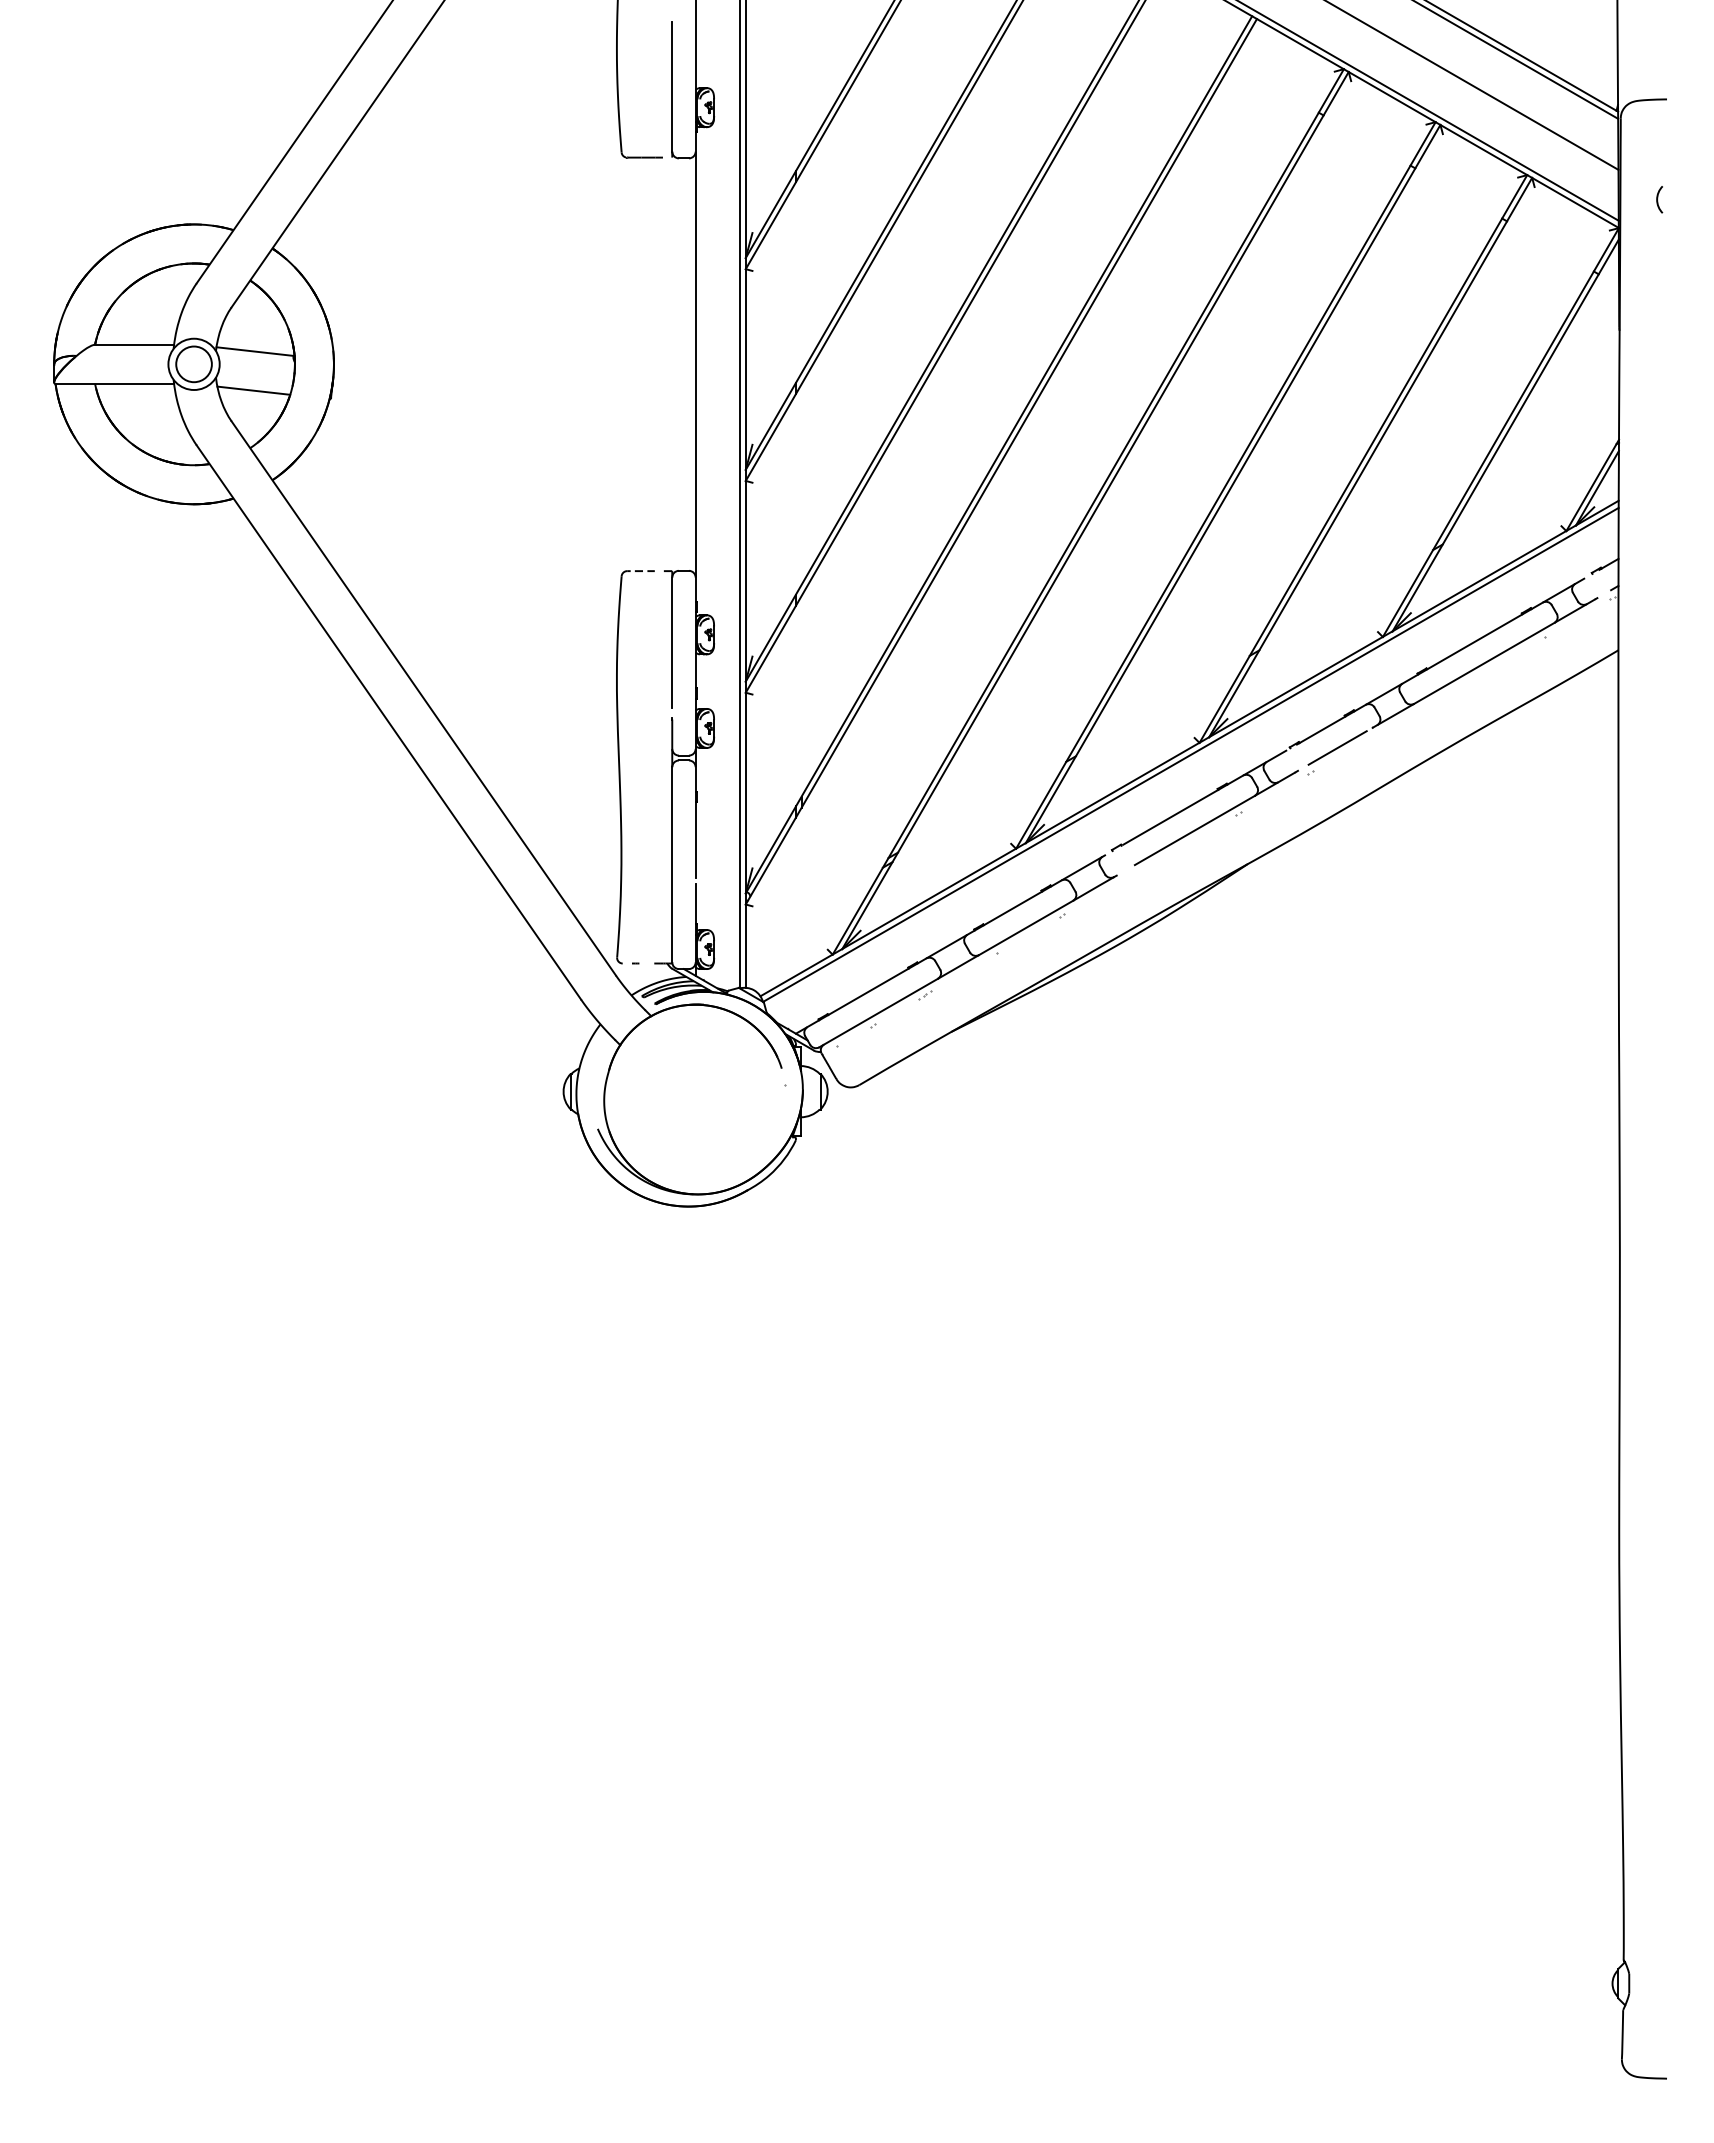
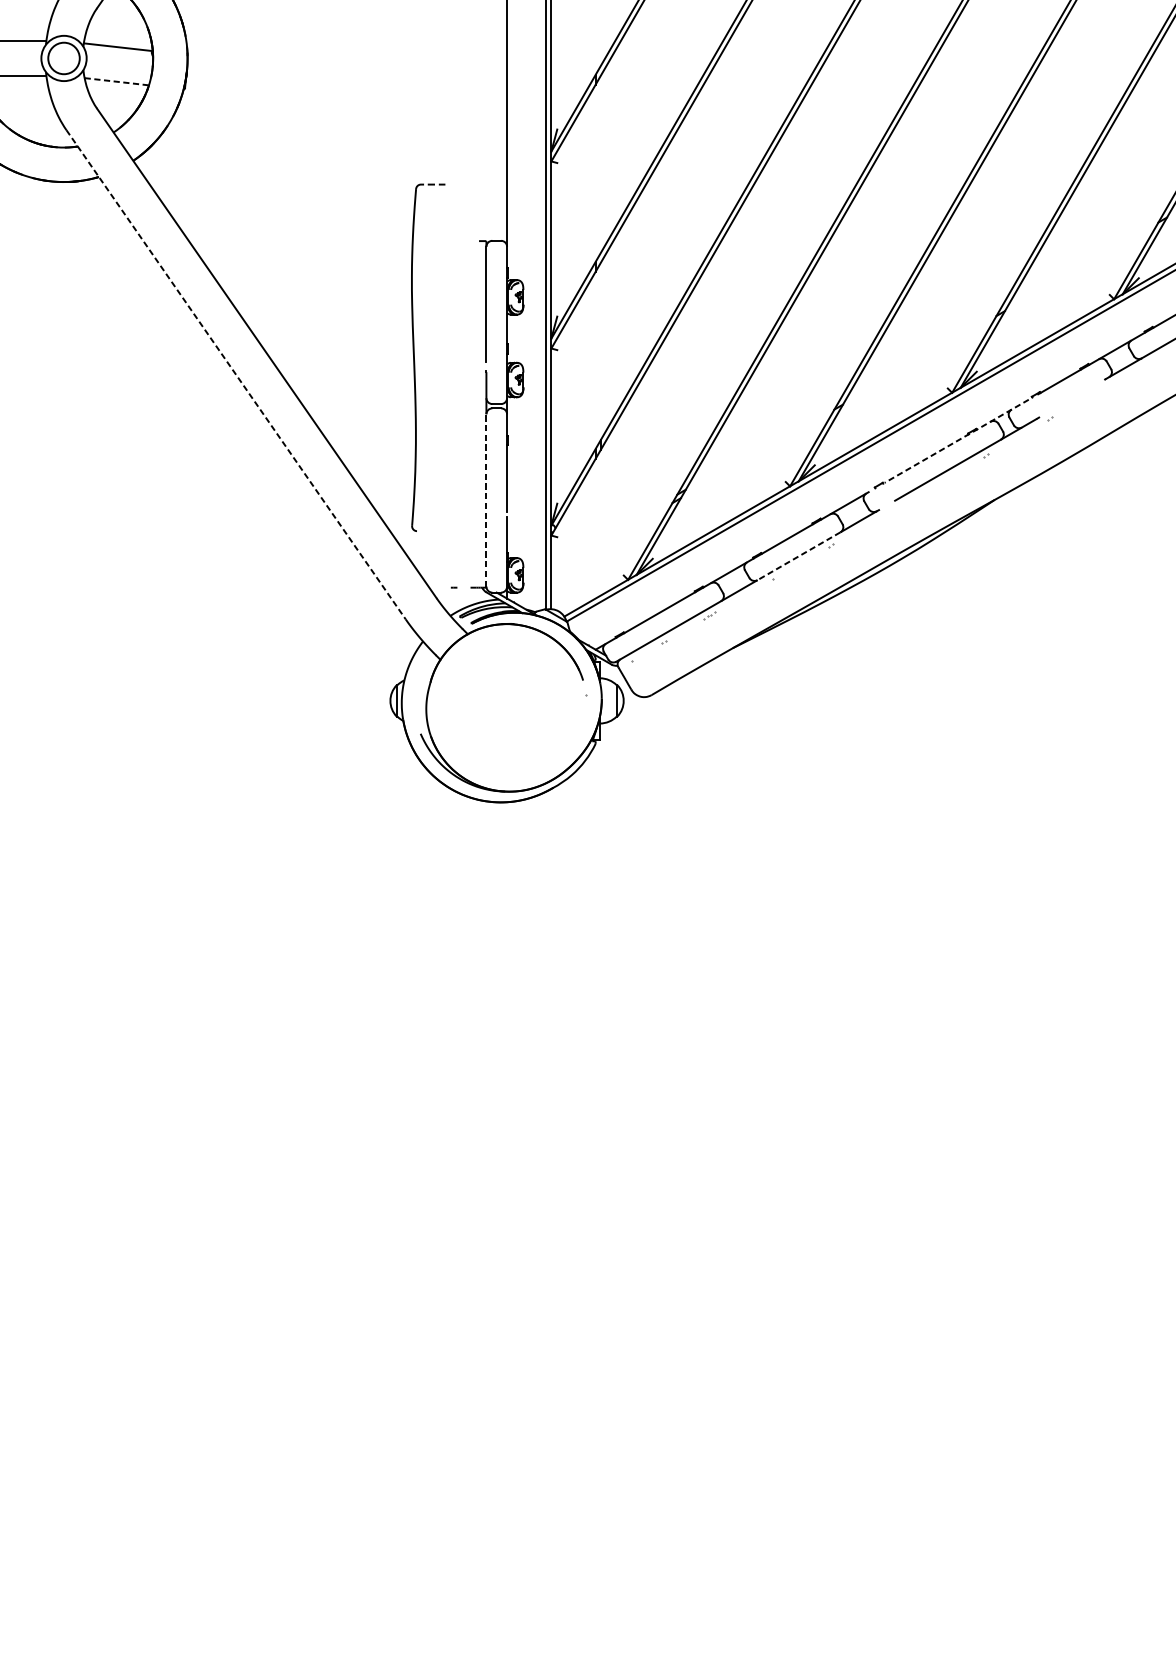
line: (253, 390) -> (116, 81), solid -> dashed
line: (389, 722) -> (236, 374), solid -> dashed
line: (1337, 747) -> (1074, 396), removed
part: (620, 767) -> (415, 358), moved
line: (1204, 798) -> (956, 441), solid -> dashed
line: (672, 864) -> (486, 500), solid -> dashed
line: (1025, 928) -> (798, 556), solid -> dashed

